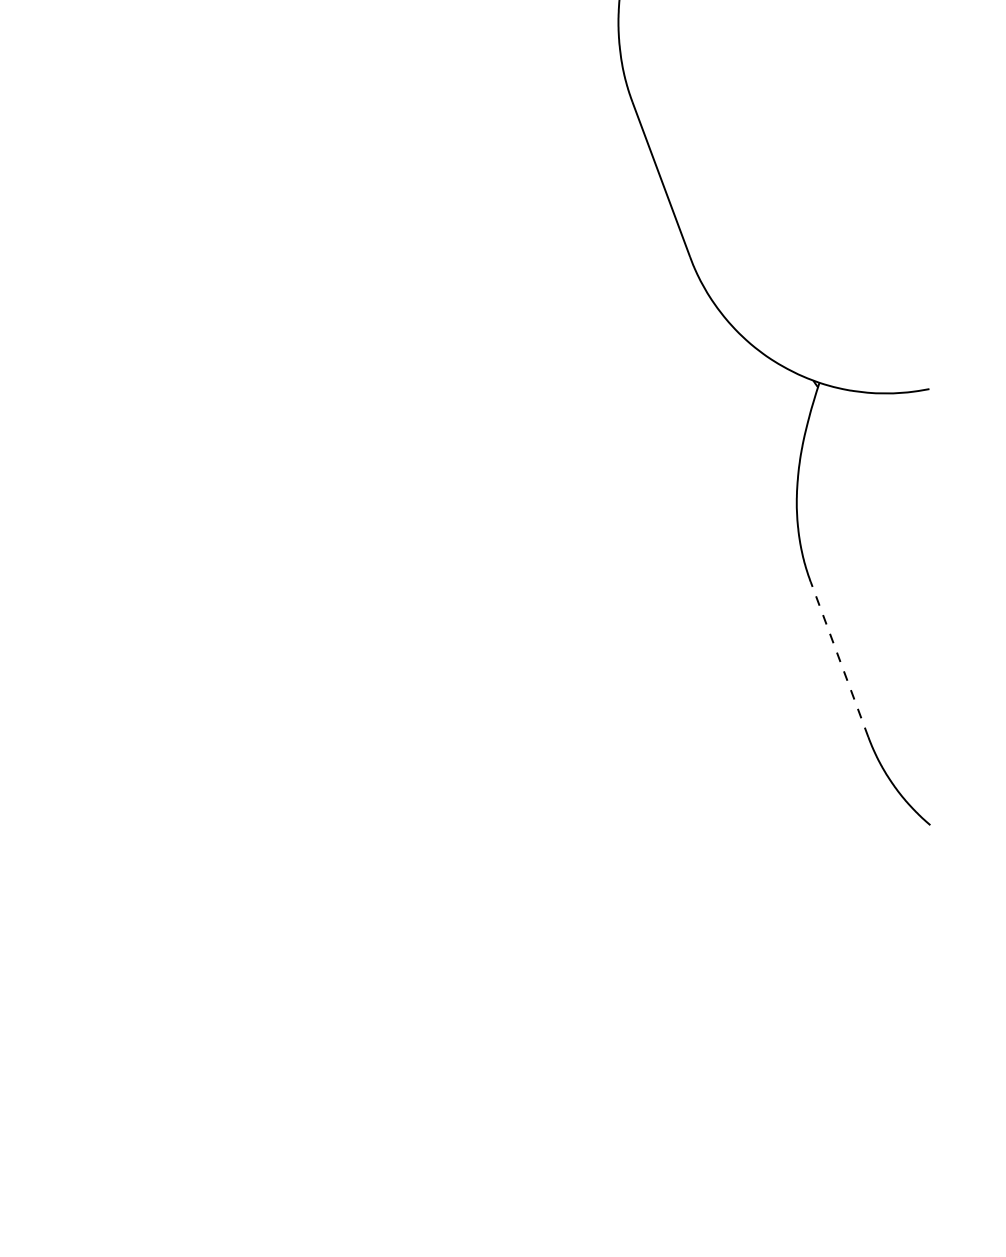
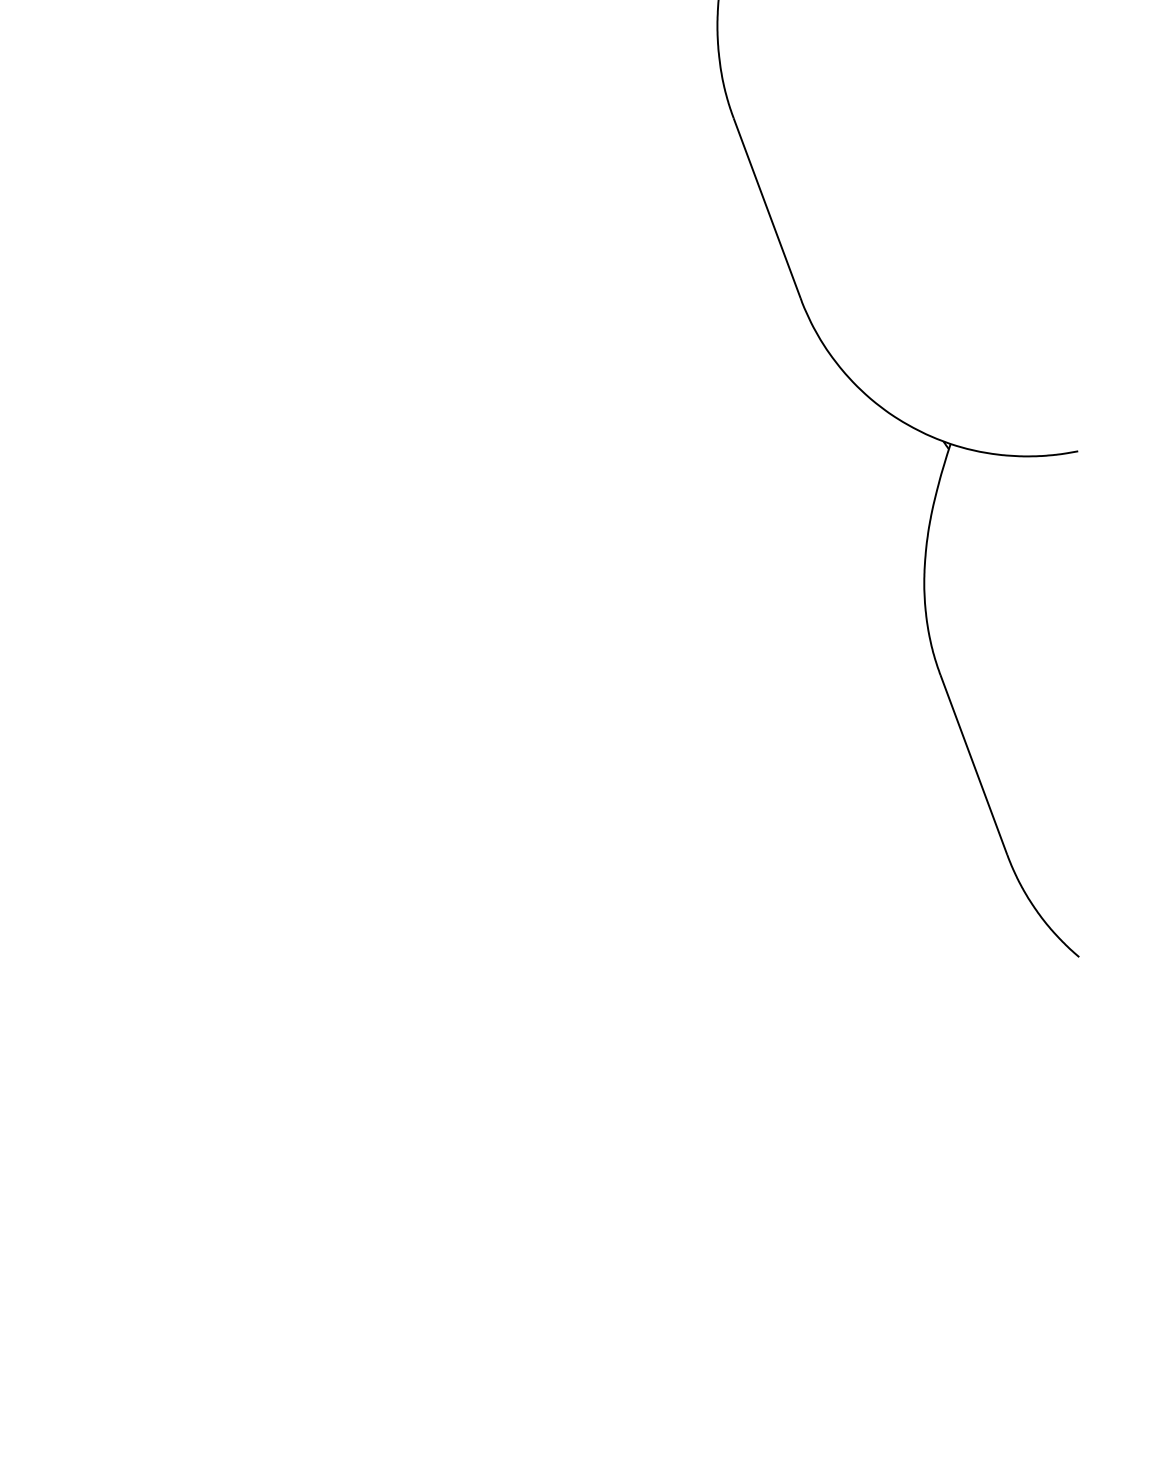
line: (839, 659) -> (973, 764), dashed -> solid

